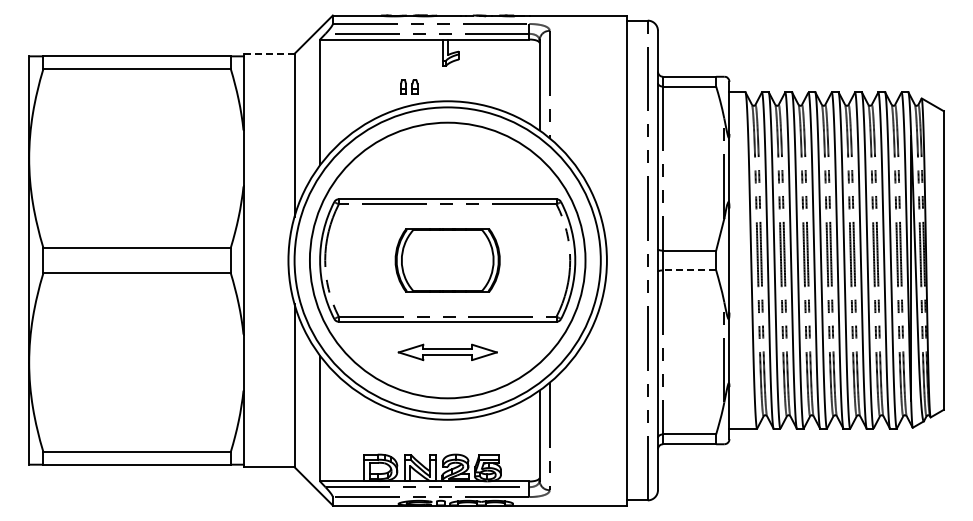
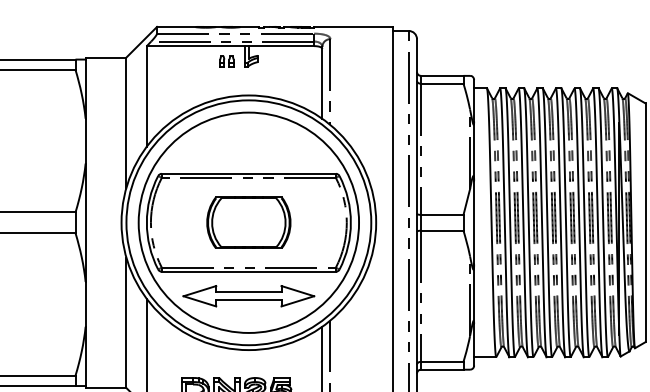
line: (269, 53) -> (106, 57), dashed -> solid
part: (409, 86) -> (227, 61), moved
line: (689, 270) -> (442, 230), dashed -> solid
part: (447, 352) -> (248, 296), size x1.67

